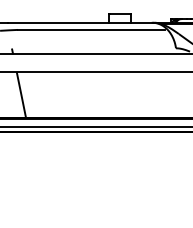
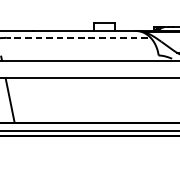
line: (90, 29) -> (76, 37), solid -> dashed

